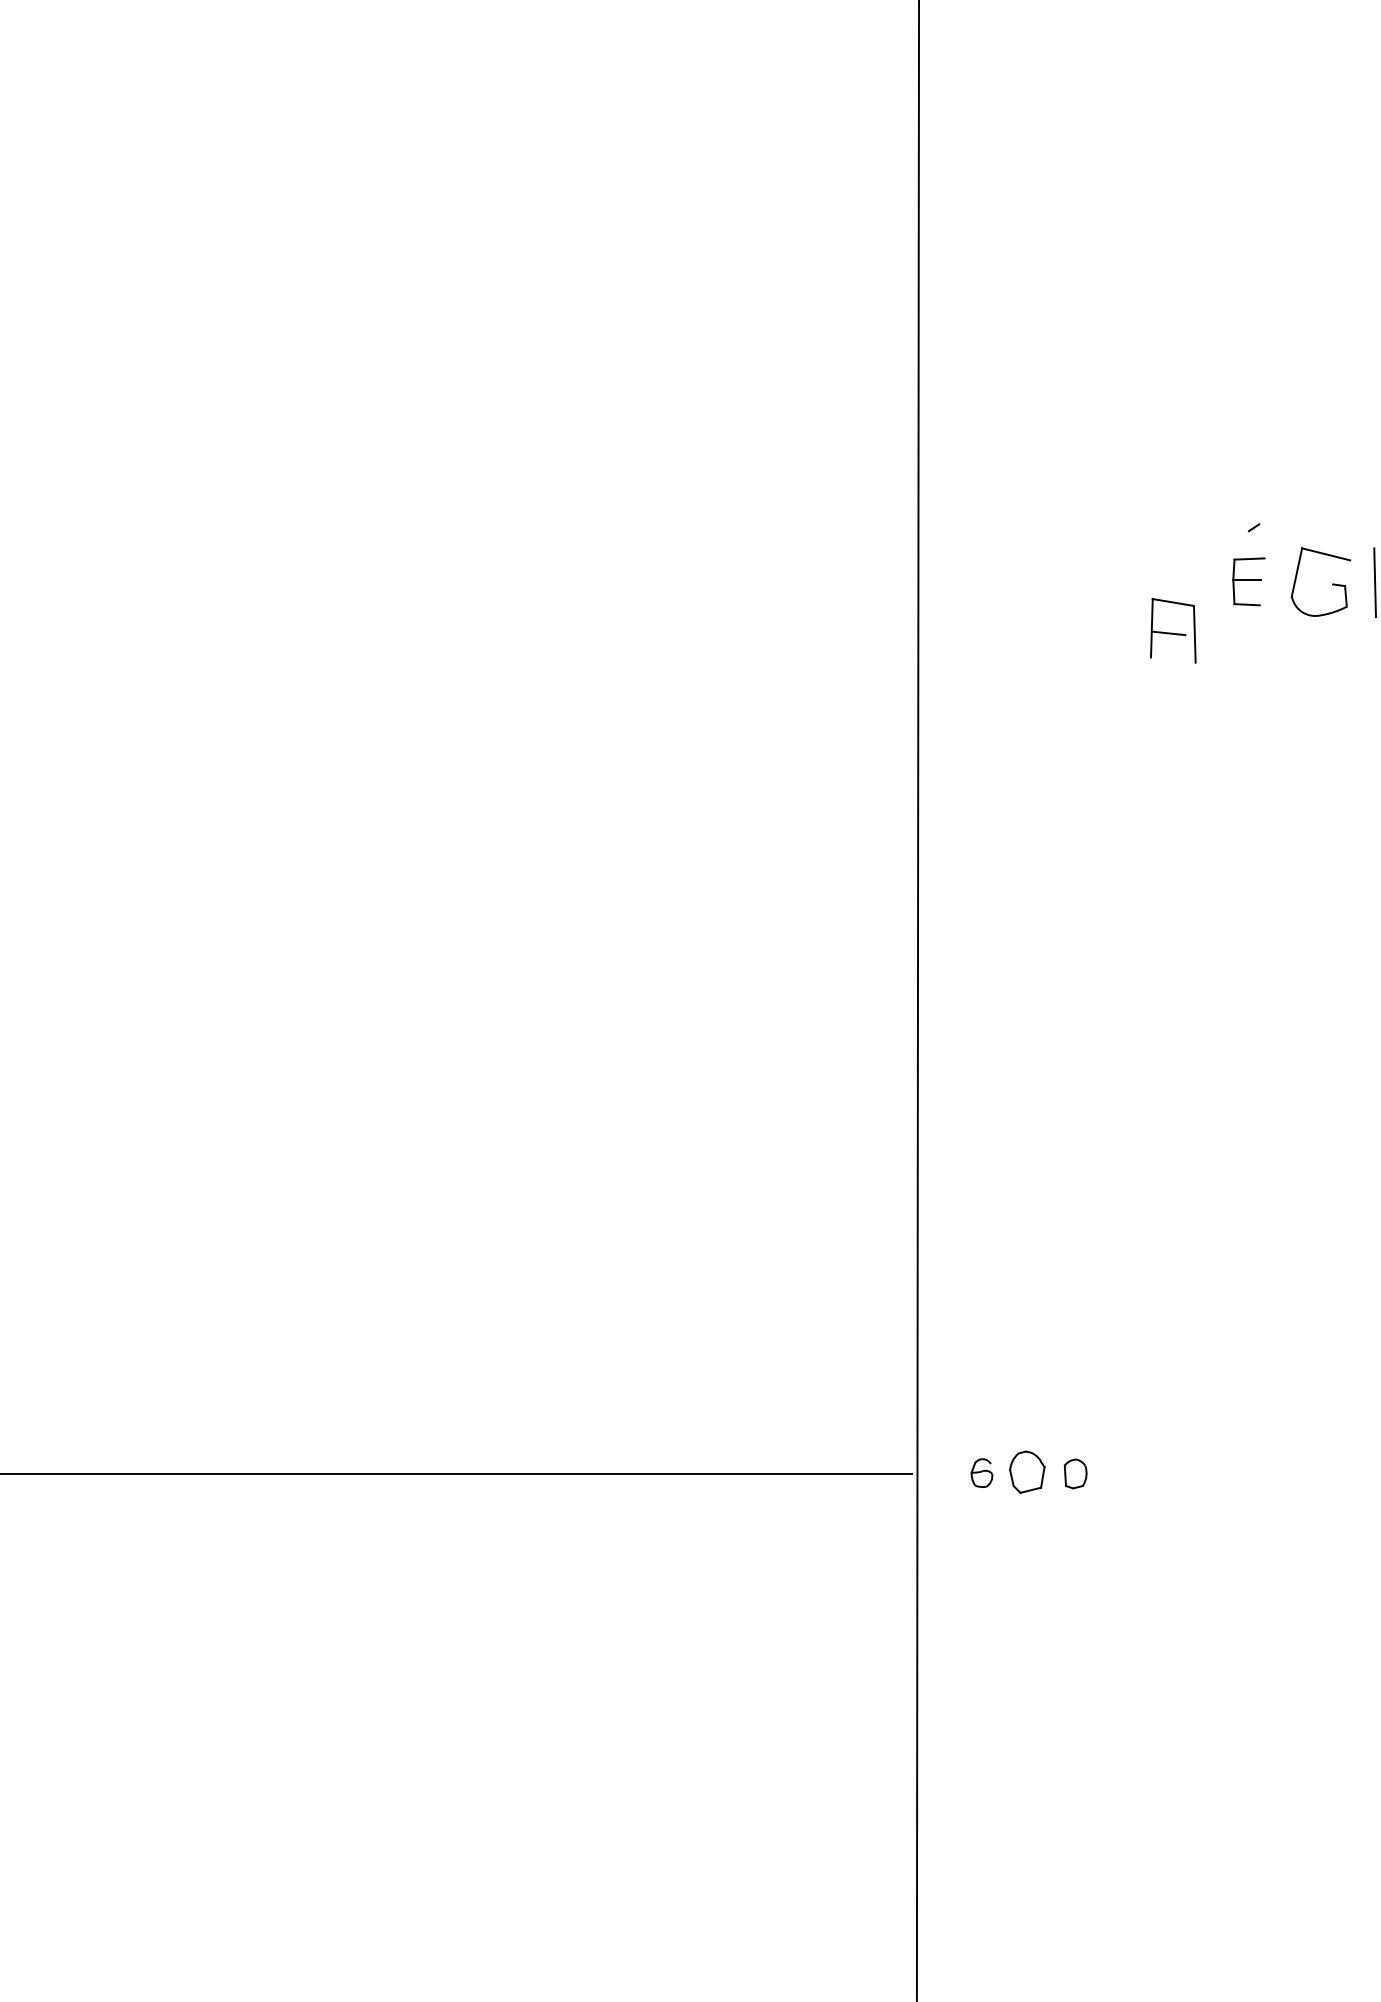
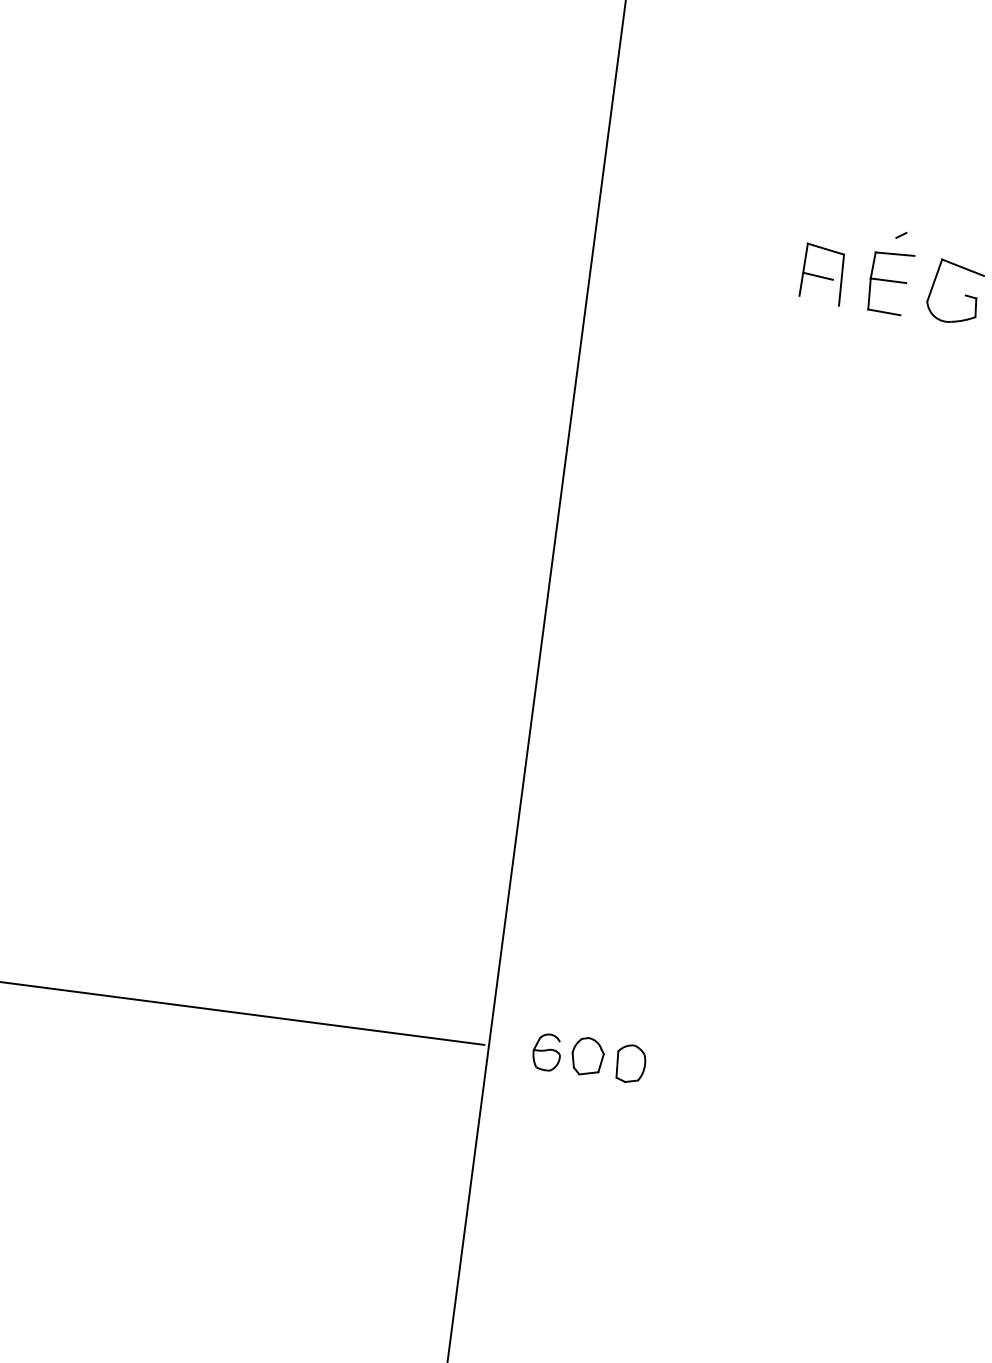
part: (1248, 581) -> (890, 283), size x1.43
part: (1173, 630) -> (822, 274), moved
part: (981, 1472) -> (546, 1051), size x1.43
part: (1075, 1473) -> (630, 1063), size x1.43

